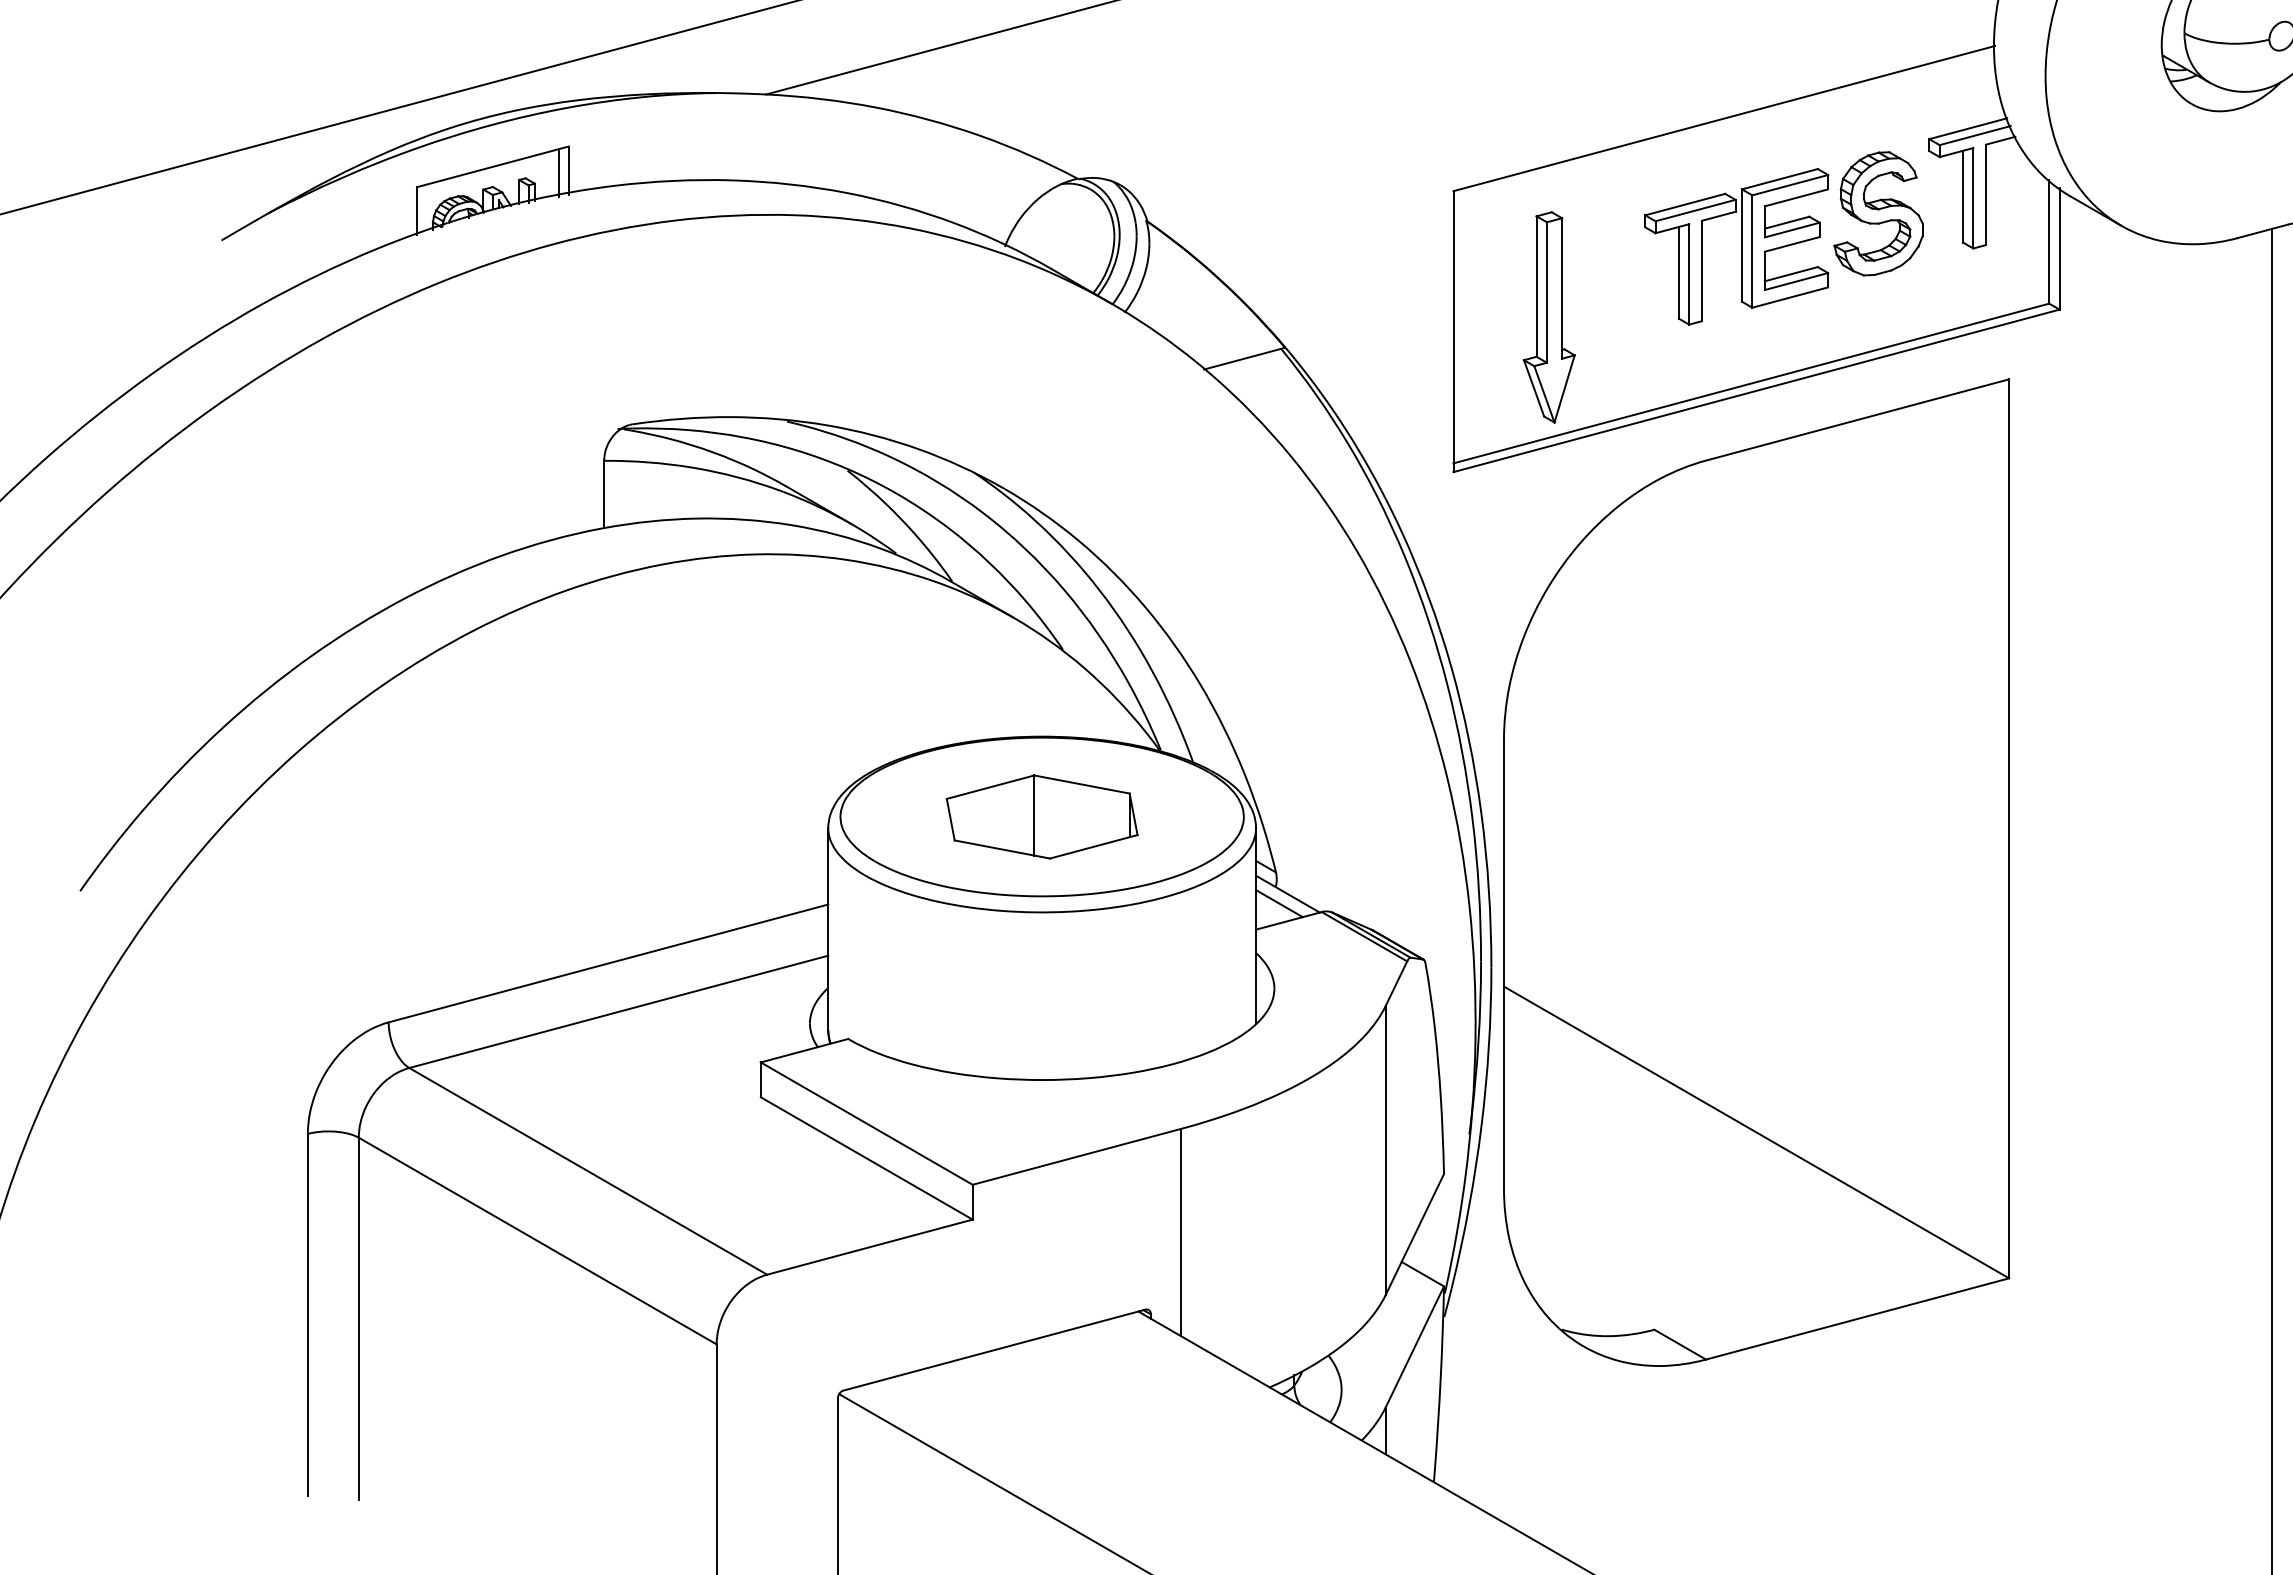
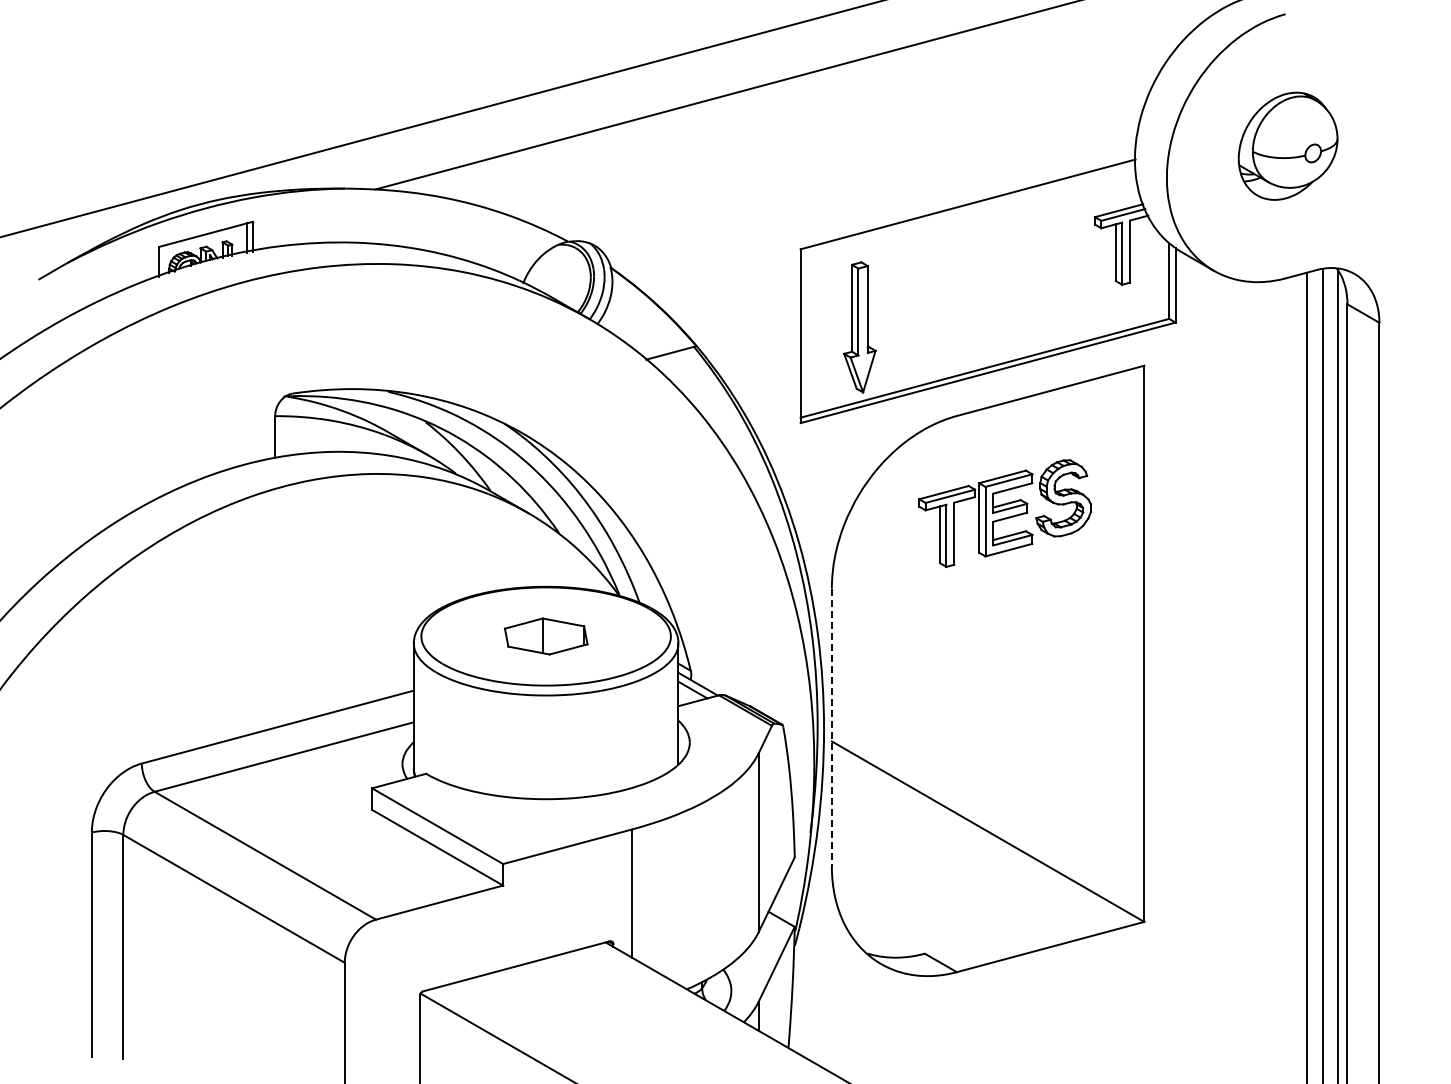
part: (1783, 238) -> (1004, 513), moved
part: (1042, 816) -> (546, 636), size x0.7
line: (1503, 965) -> (831, 728), solid -> dashed

